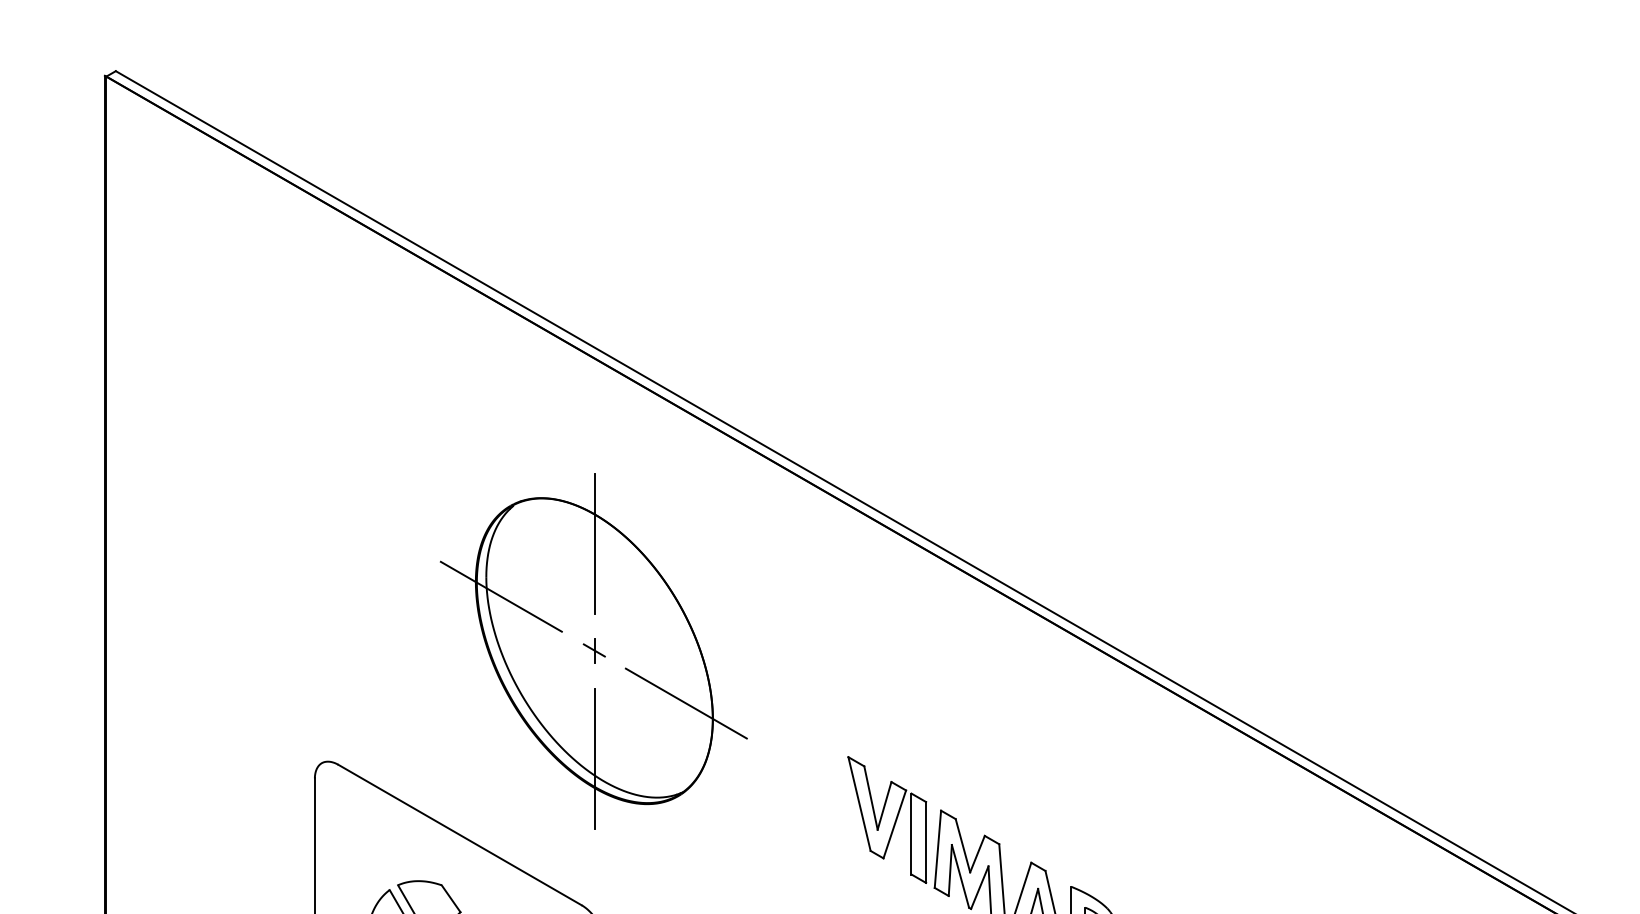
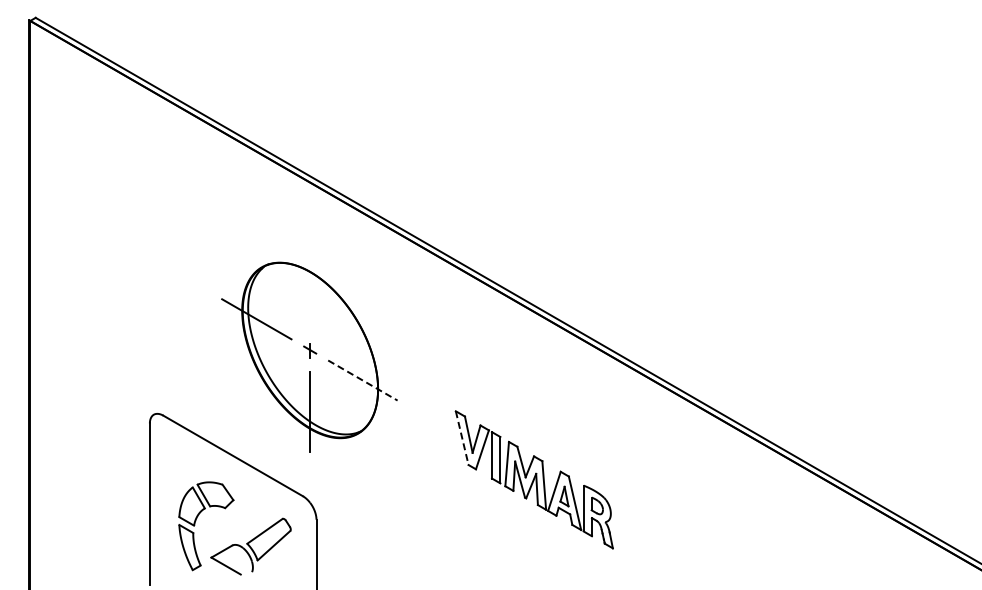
line: (594, 543) -> (310, 288), removed
line: (687, 703) -> (363, 380), solid -> dashed
line: (860, 804) -> (462, 438), solid -> dashed

